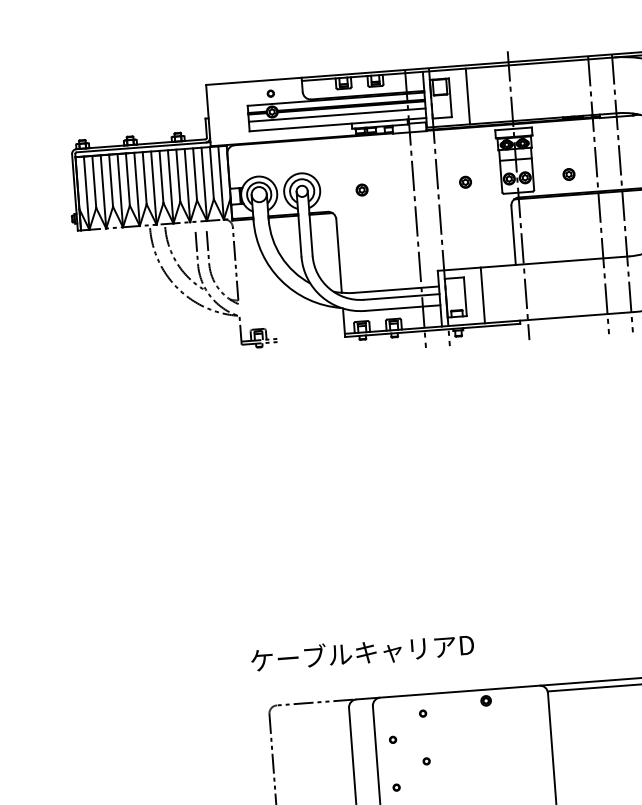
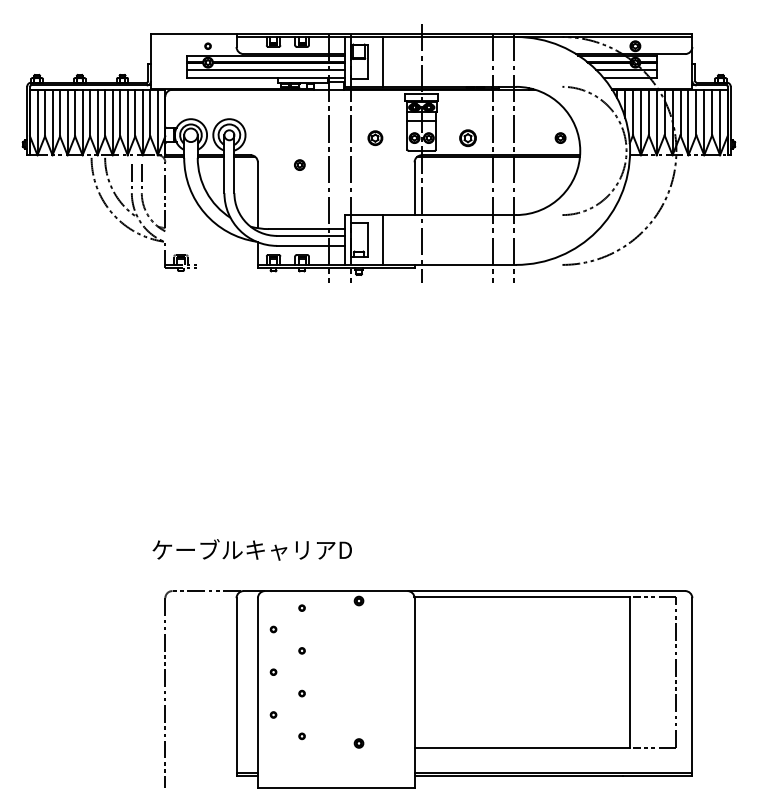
part: (568, 173) -> (467, 137), size x1.6
part: (465, 181) -> (375, 137), size x1.4
part: (361, 189) -> (299, 164), moved

